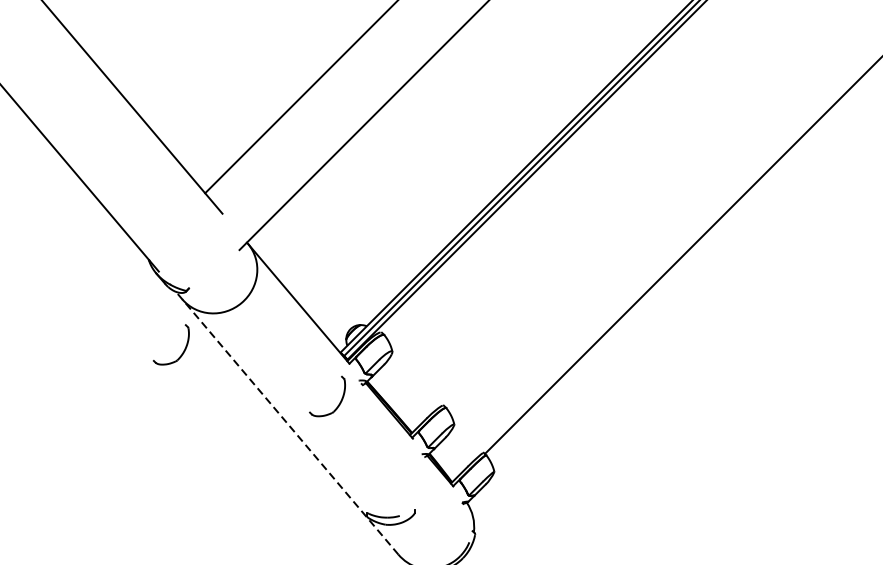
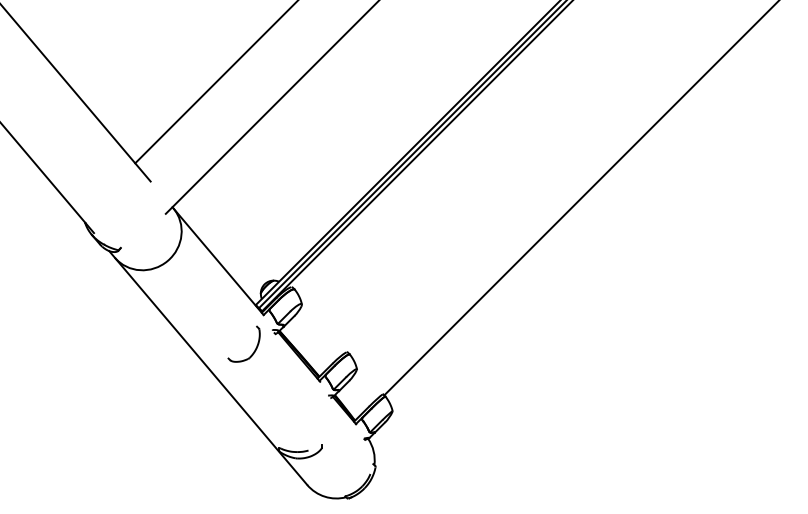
part: (182, 350) -> (115, 303), removed
line: (286, 422) -> (207, 367), dashed -> solid

